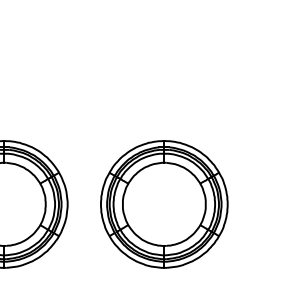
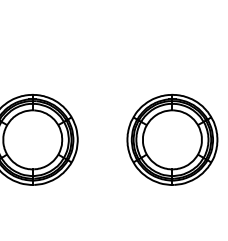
part: (164, 203) -> (172, 139), moved

